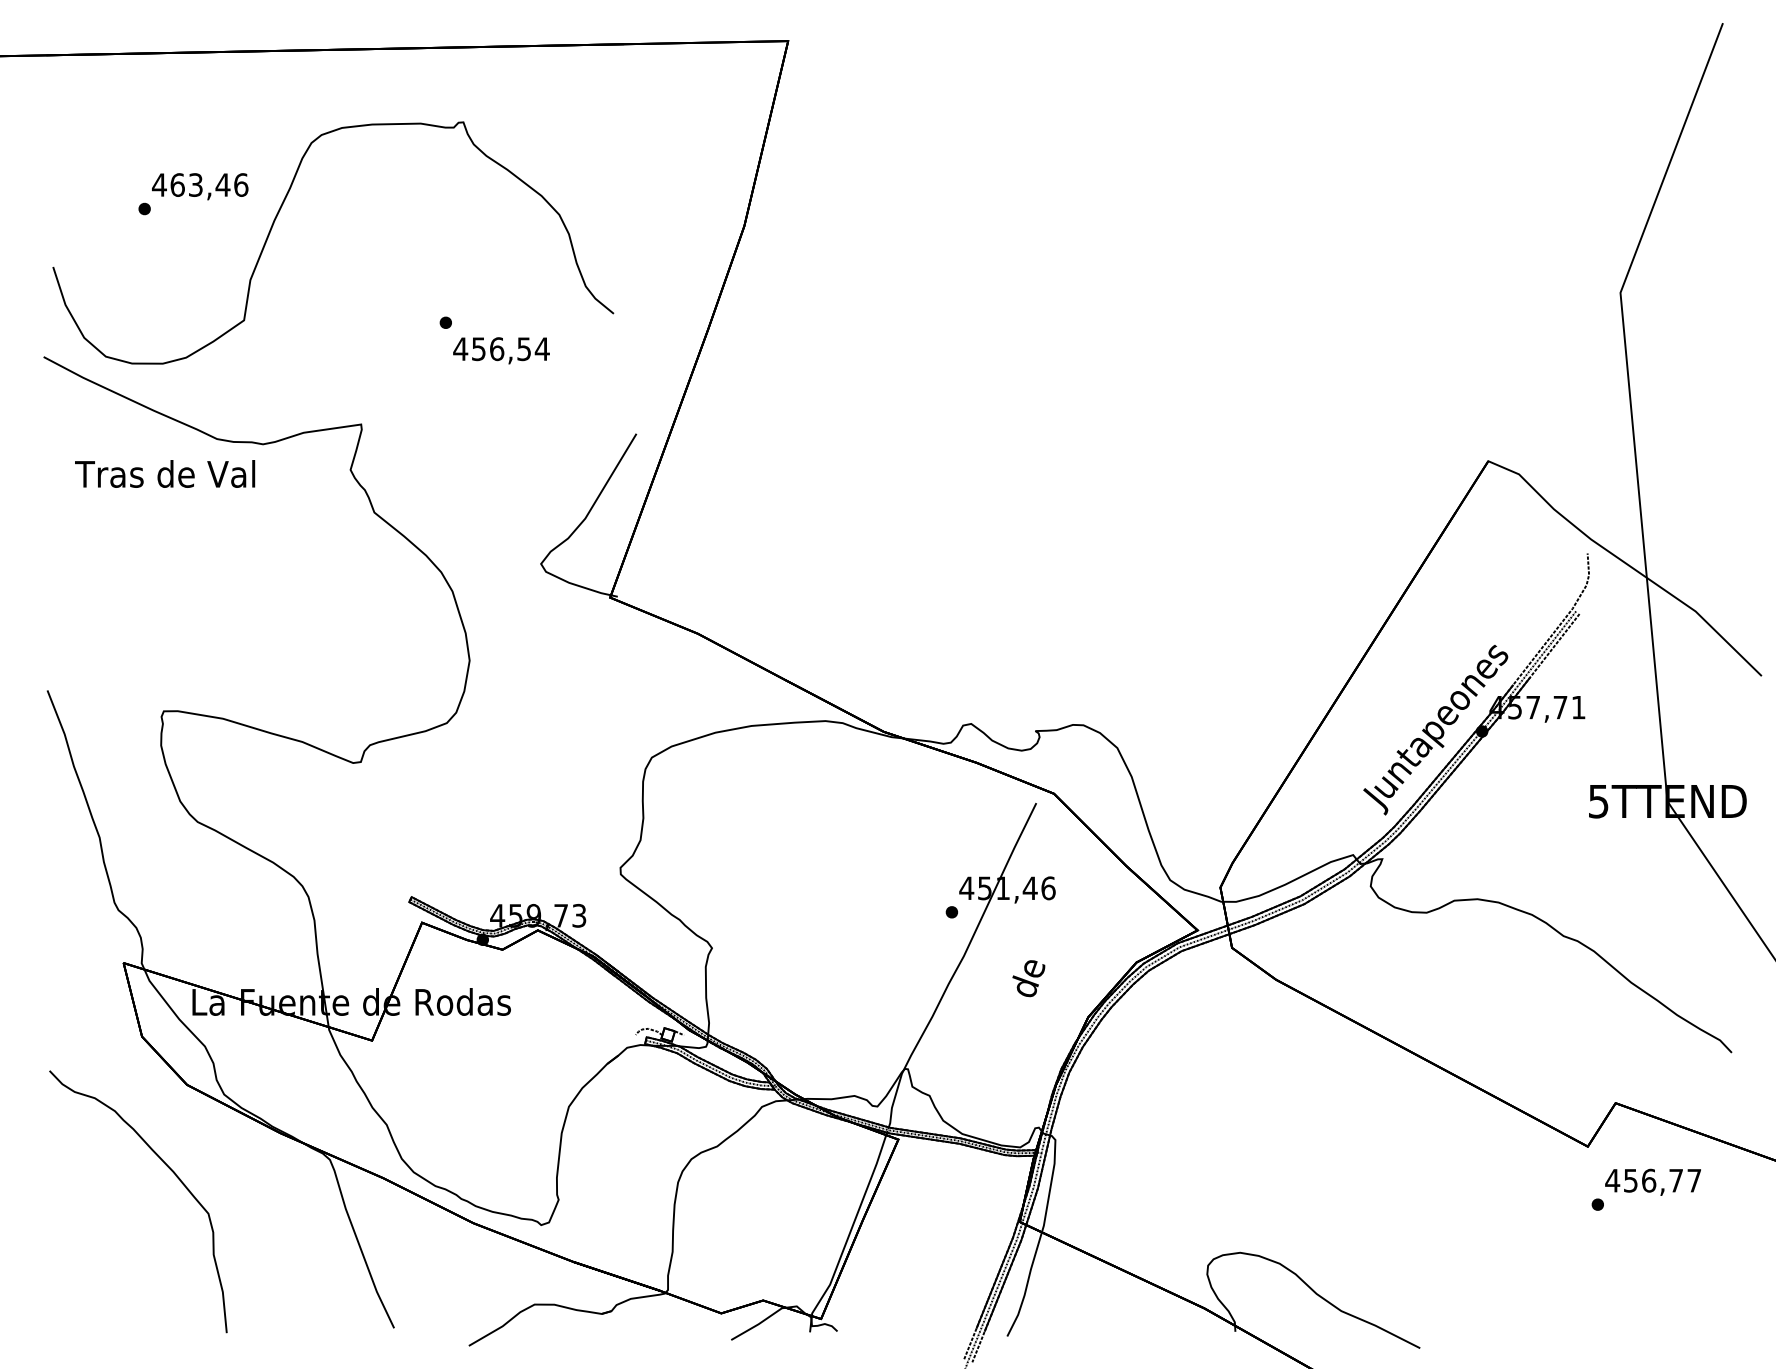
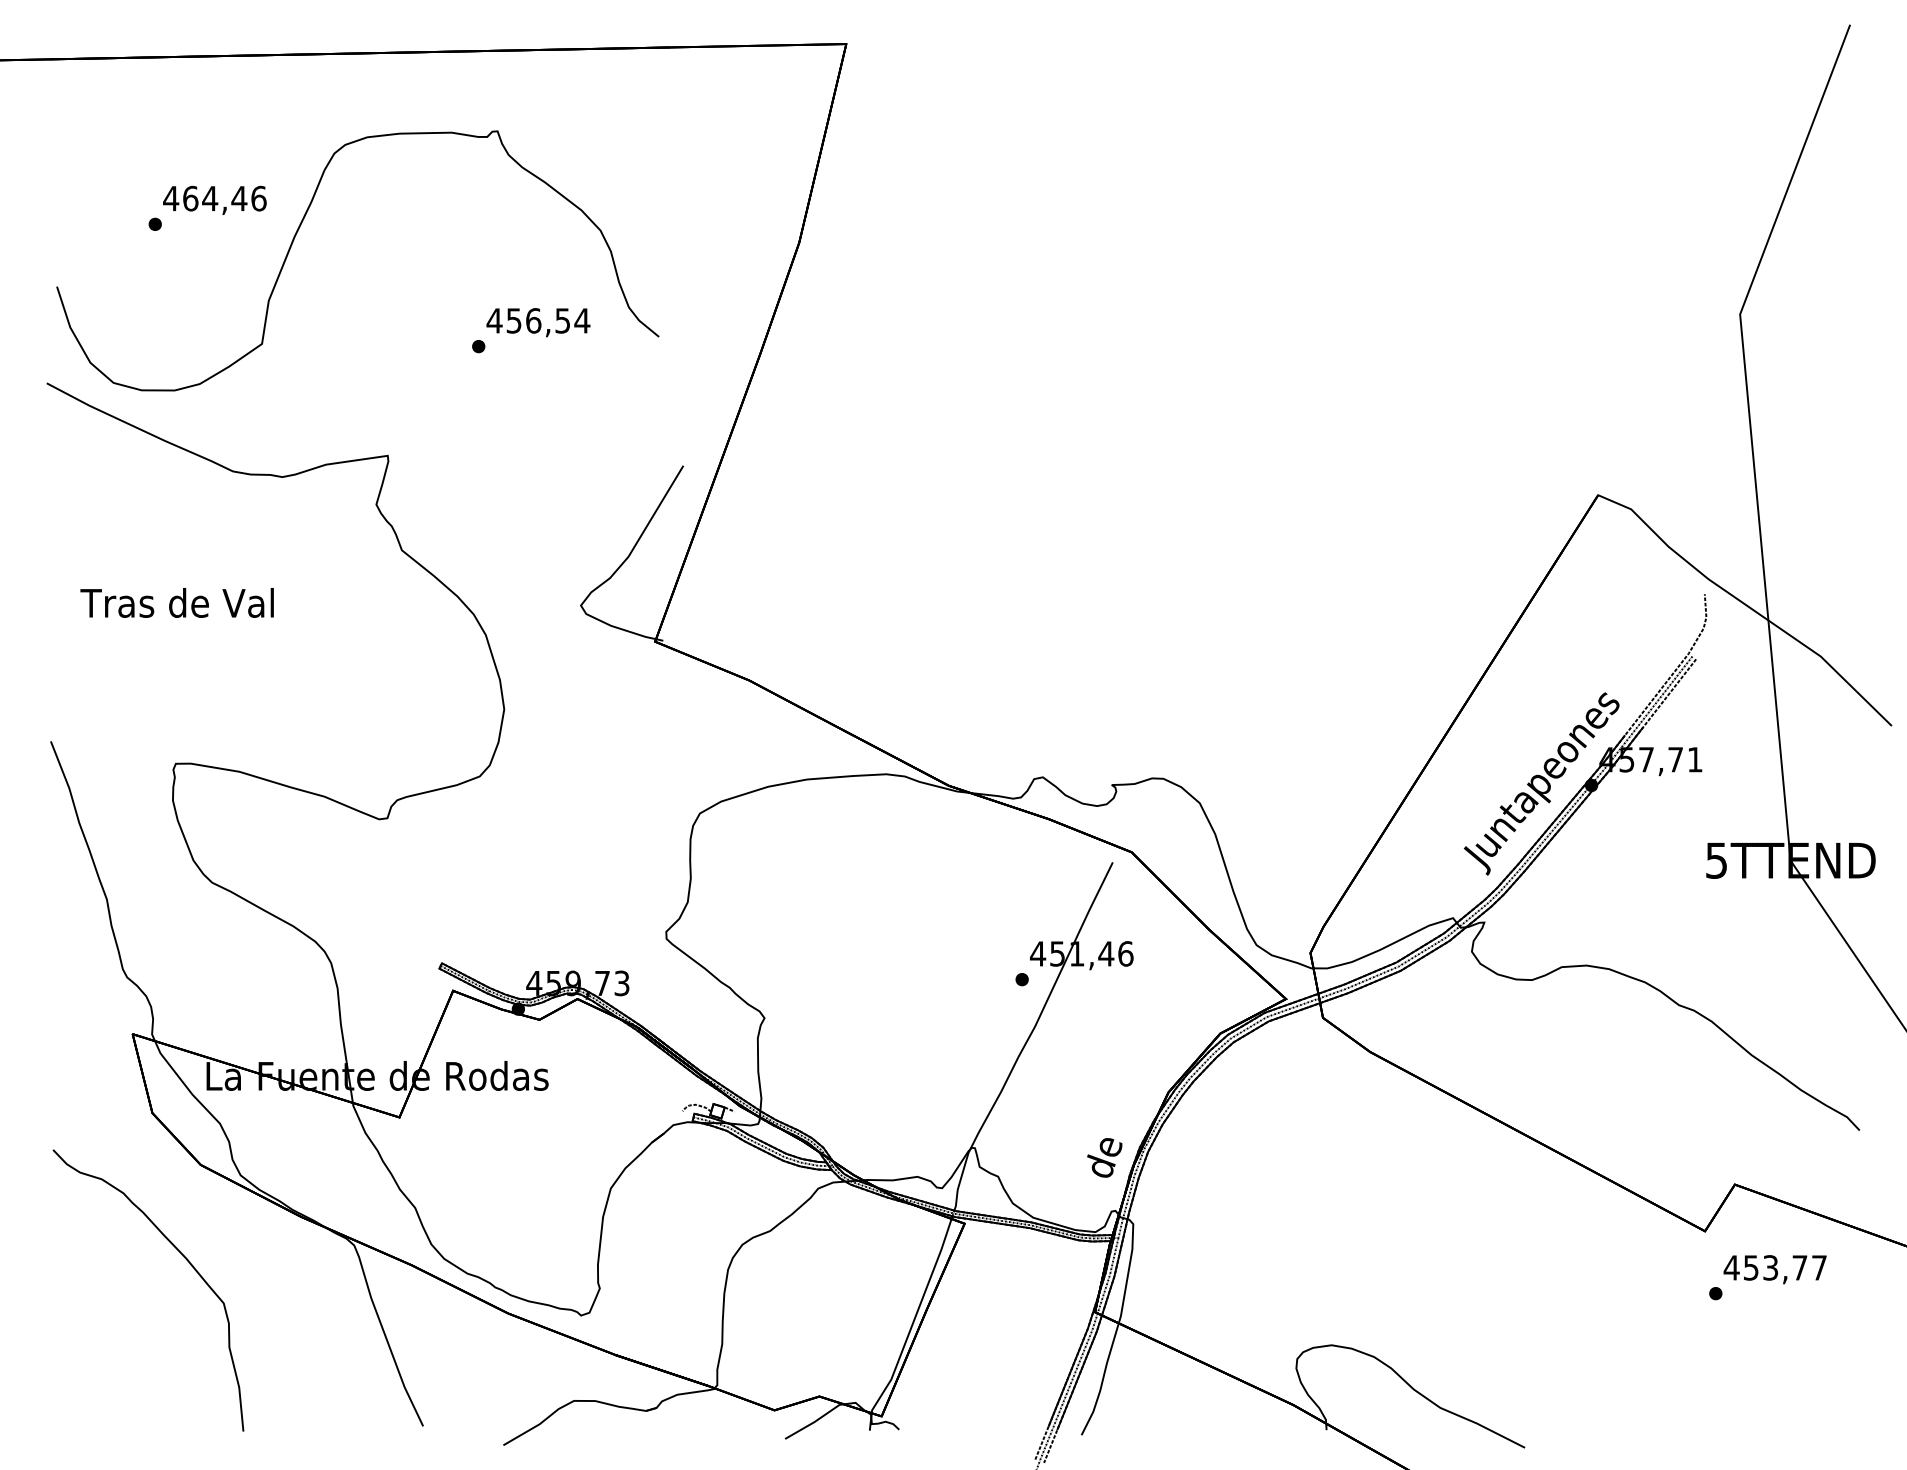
text: (196, 184) -> (210, 198), 463,46 -> 464,46
text: (501, 350) -> (538, 322), moved
text: (164, 473) -> (176, 602), moved
text: (1028, 978) -> (1104, 1157), moved
text: (1648, 1180) -> (1770, 1267), 456,77 -> 453,77

